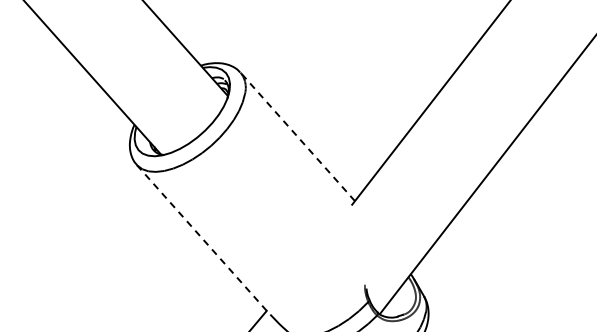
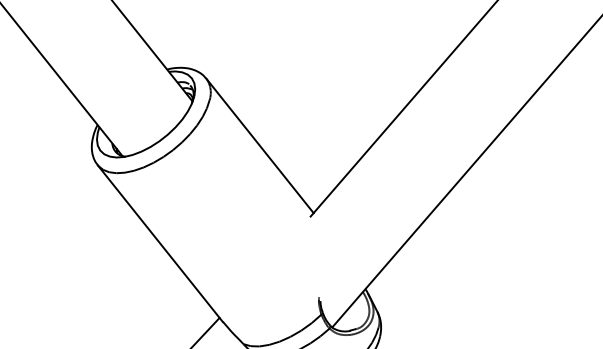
line: (297, 136) -> (259, 145), dashed -> solid
line: (203, 240) -> (160, 244), dashed -> solid

